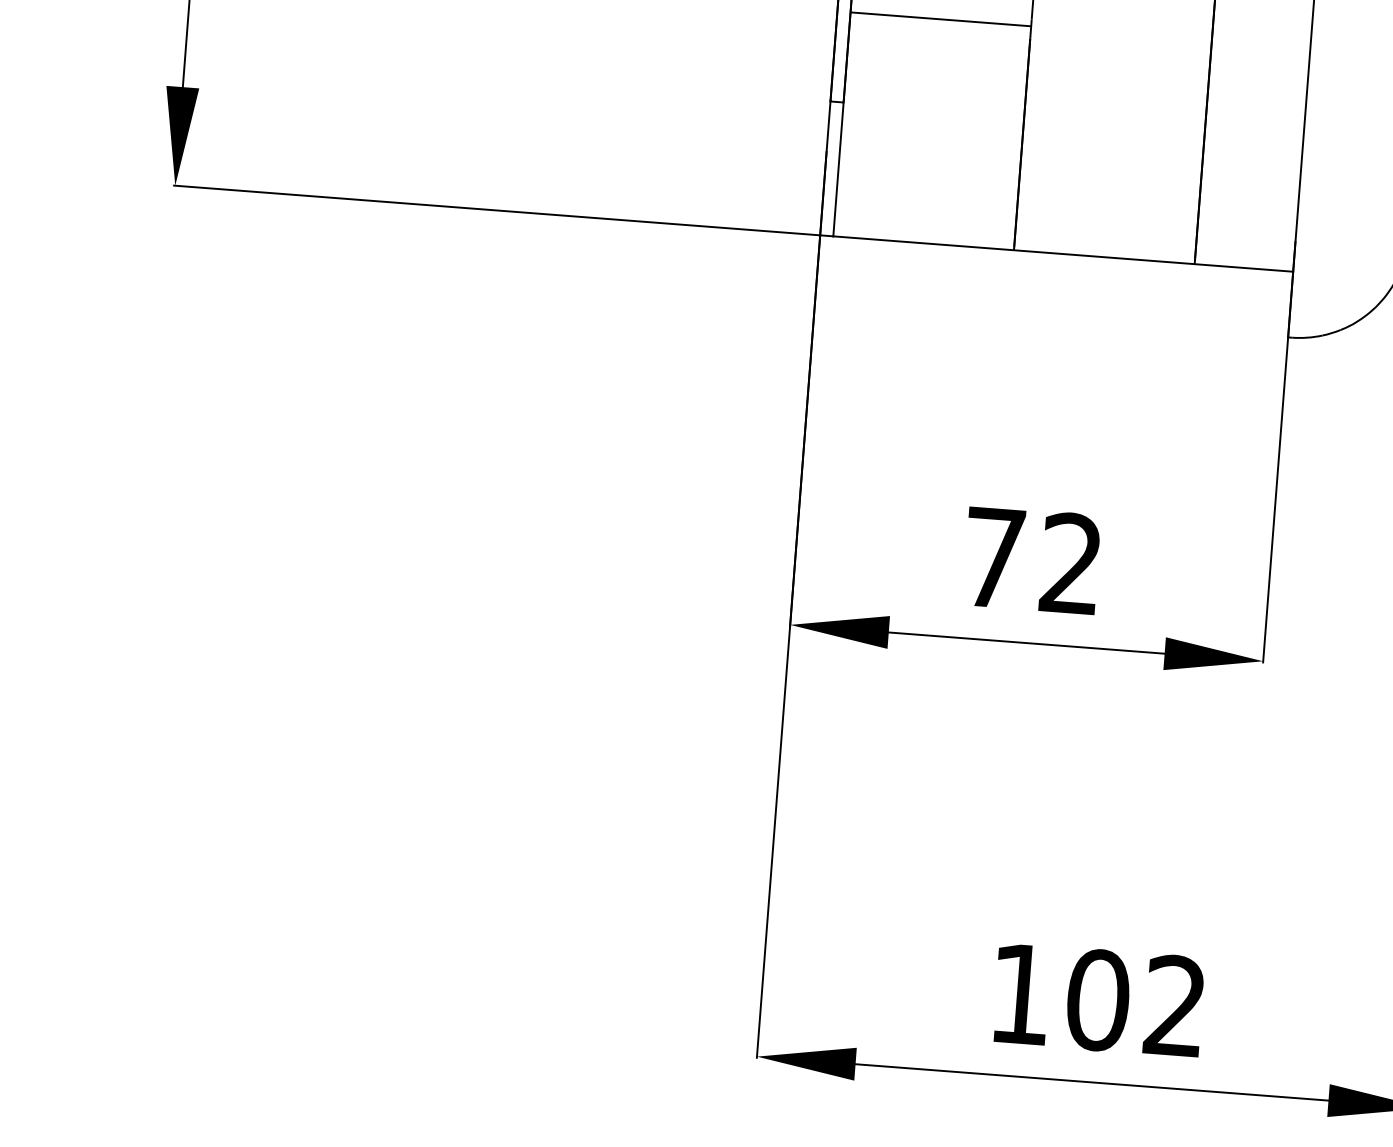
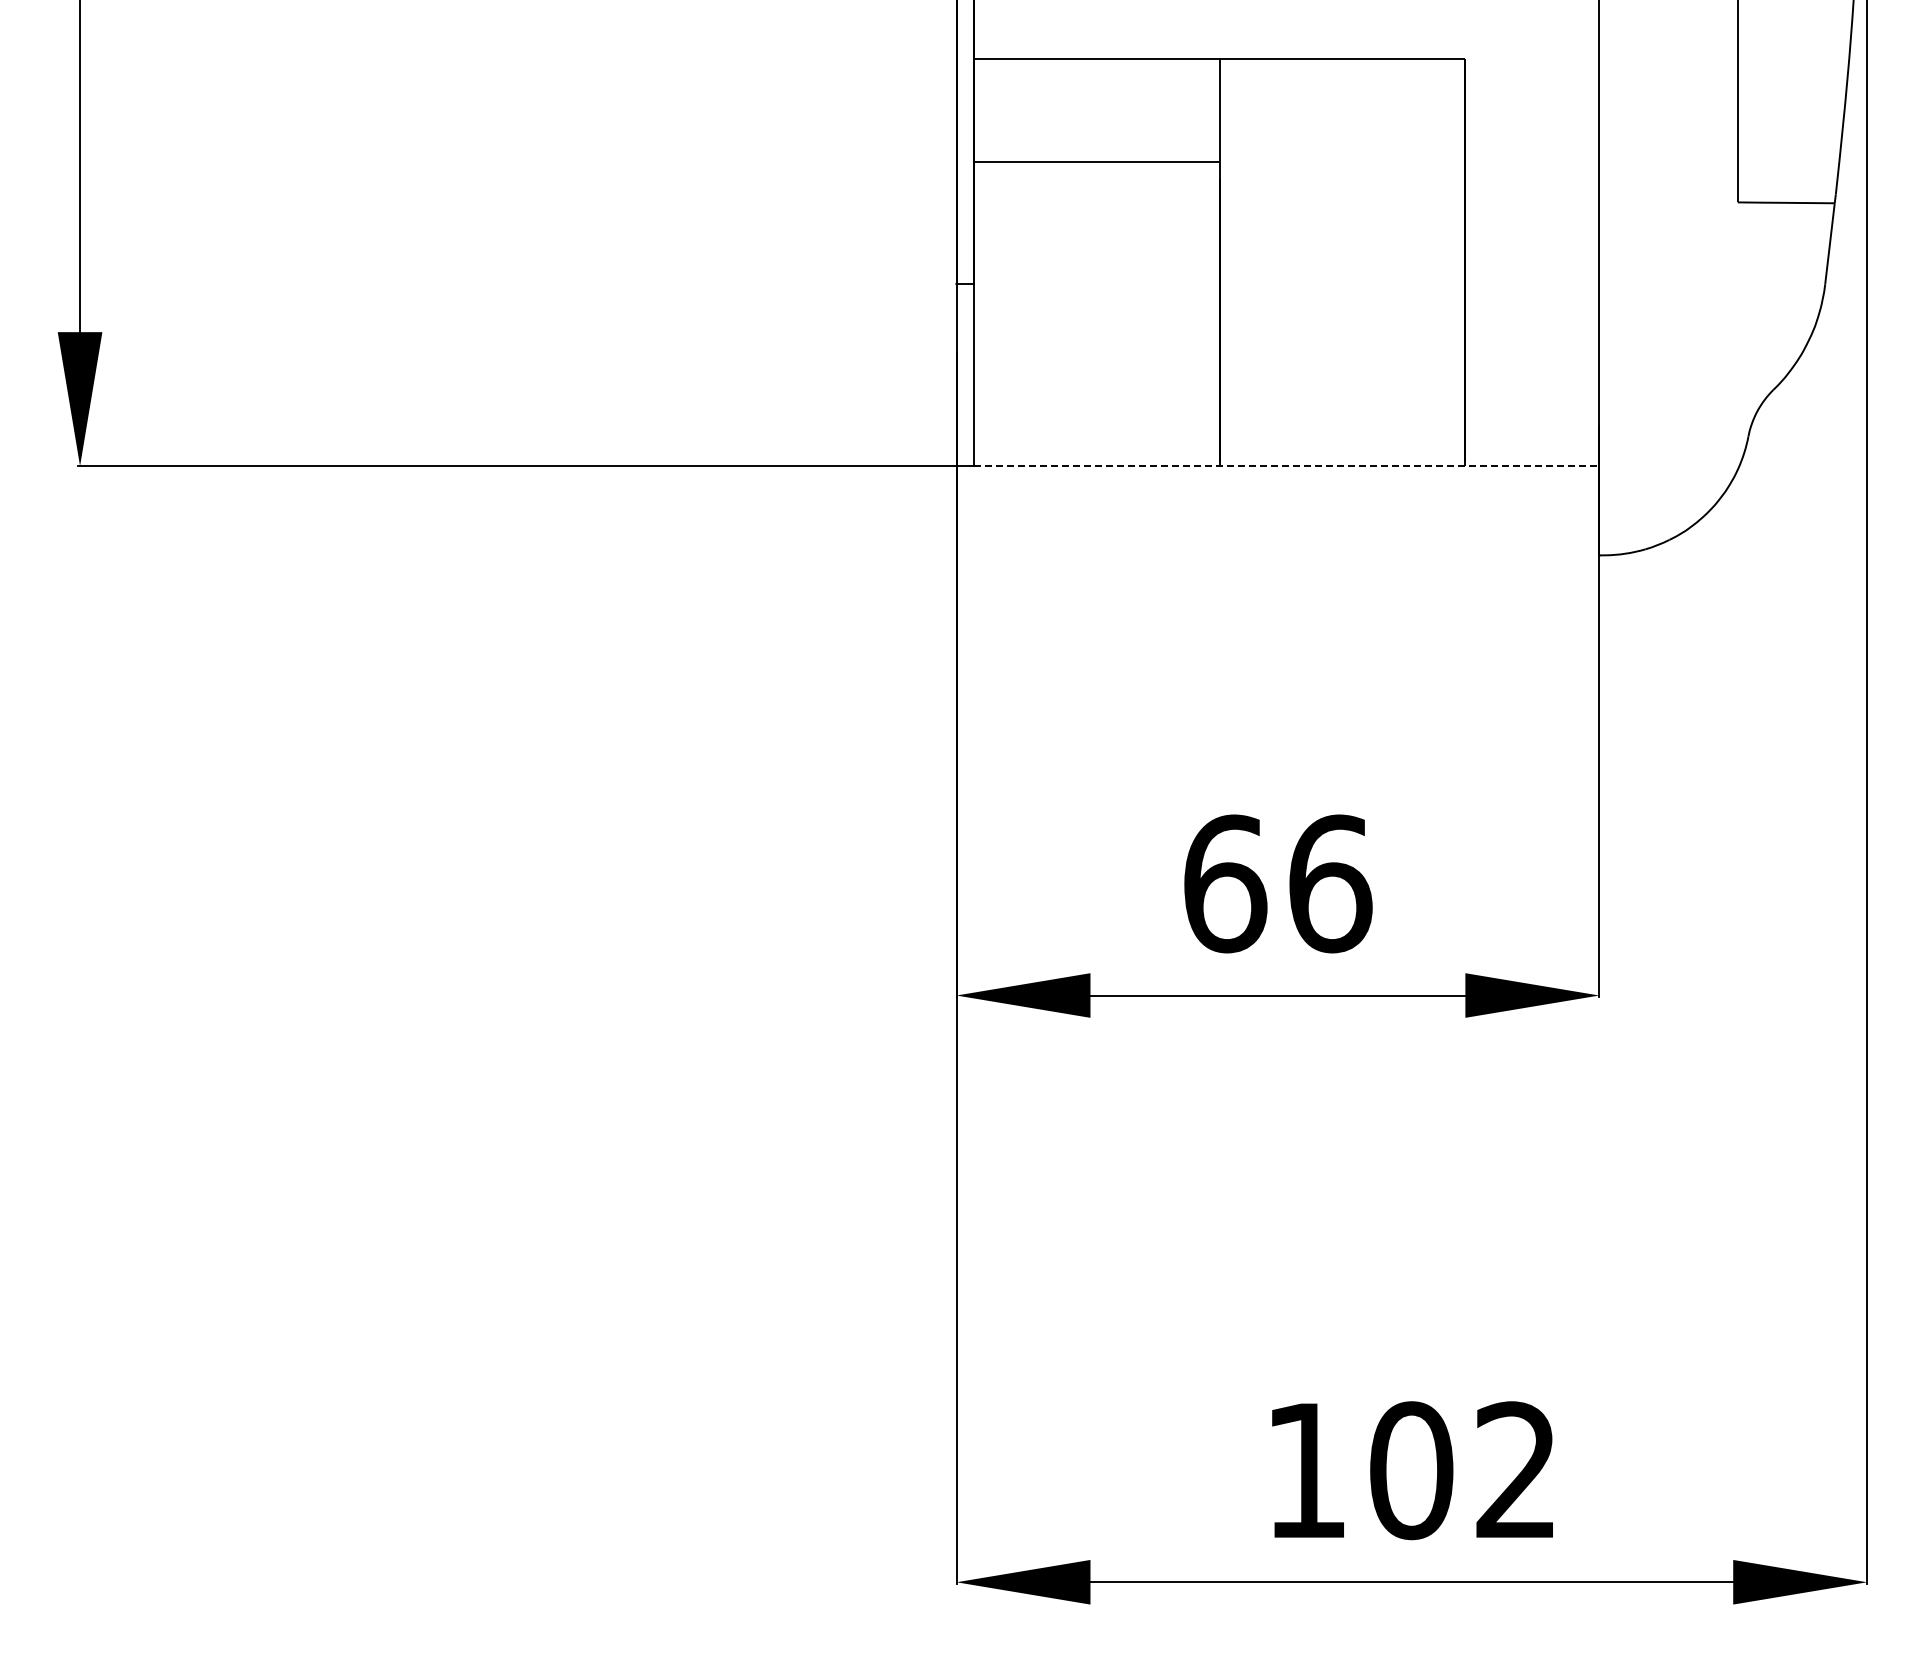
line: (1063, 254) -> (1287, 466), solid -> dashed
text: (1033, 560) -> (1278, 883), 72 -> 66

